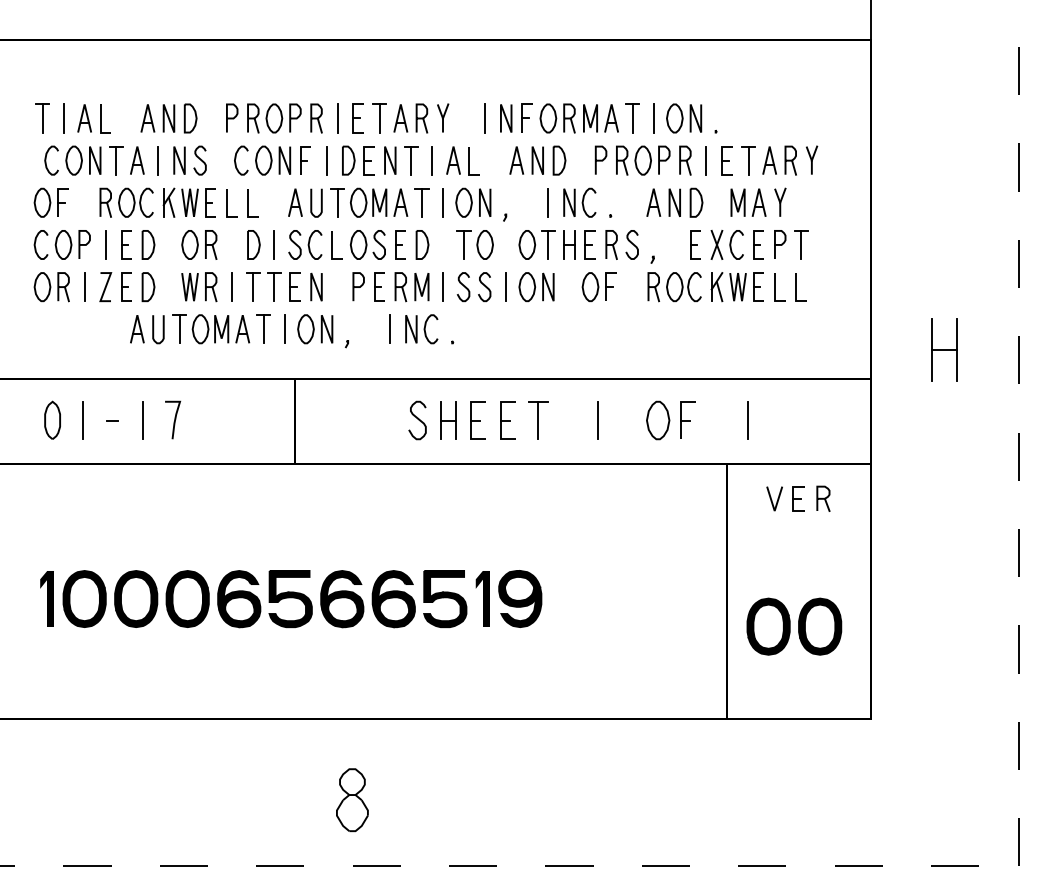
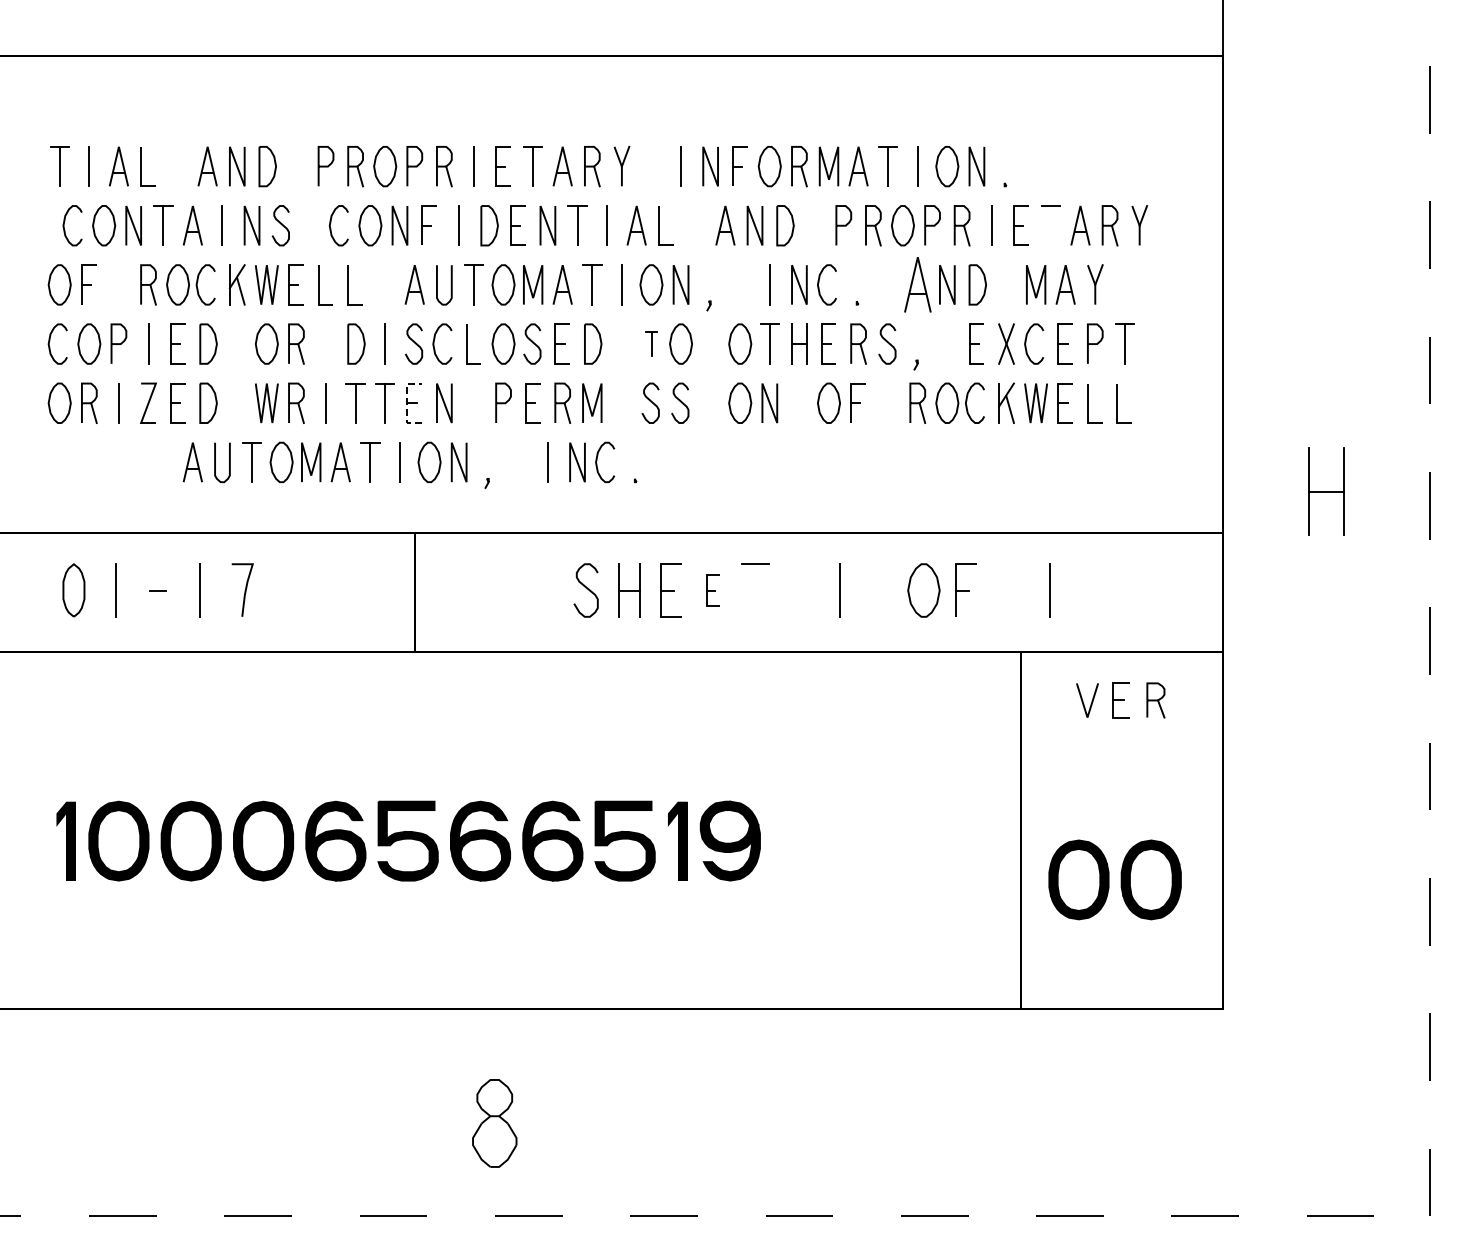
line: (748, 160) -> (1050, 225), removed
part: (653, 202) -> (917, 284), size x1.4
part: (464, 244) -> (651, 343), size x0.6
line: (290, 287) -> (407, 403), solid -> dashed
line: (442, 287) -> (621, 403), removed
line: (506, 287) -> (710, 403), removed
part: (507, 420) -> (712, 590), size x0.6
line: (538, 420) -> (755, 590), removed

